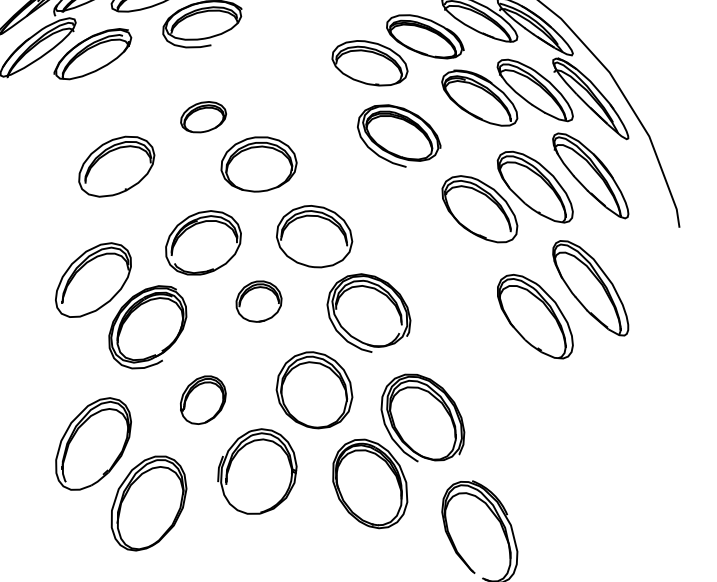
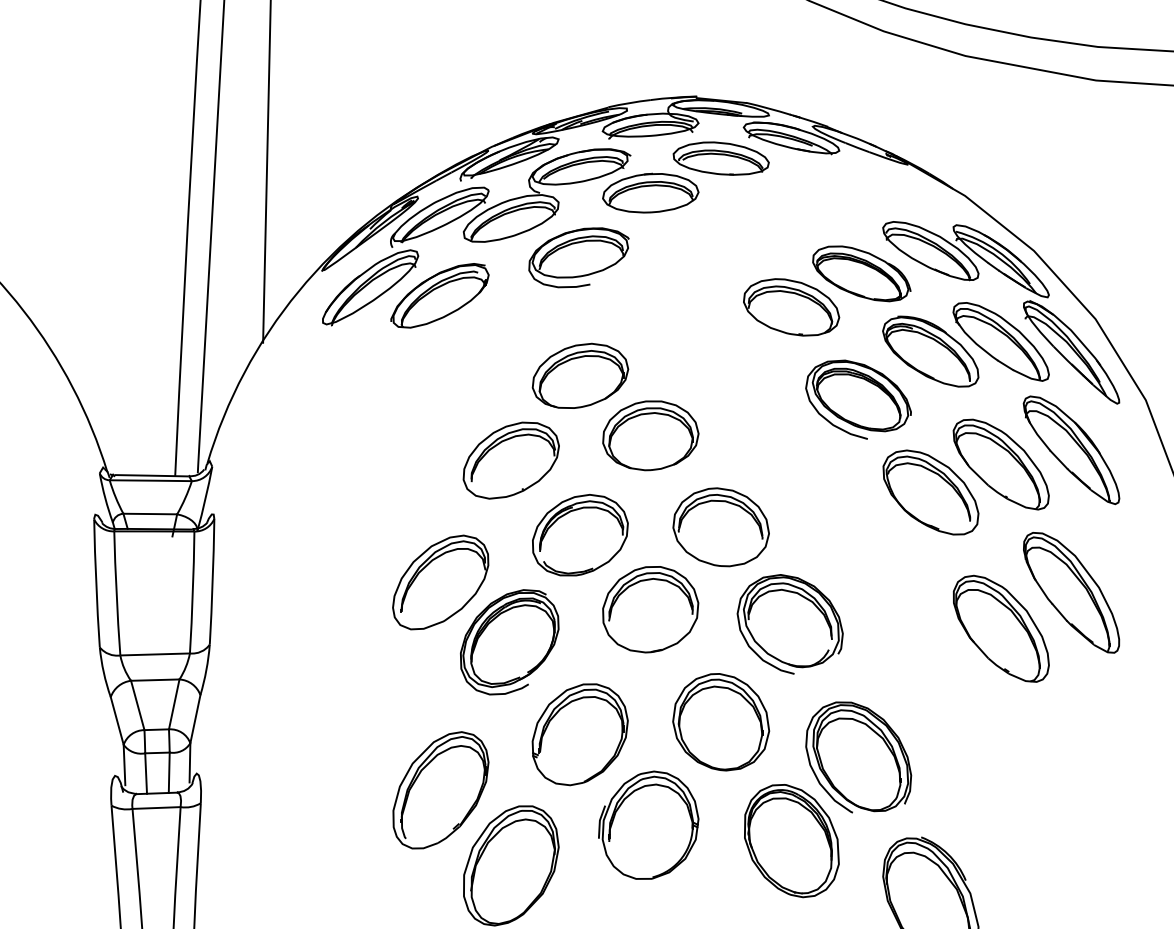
part: (203, 116) -> (580, 375), size x1.67
part: (399, 135) -> (858, 399), moved
part: (116, 166) -> (510, 460), moved
part: (258, 301) -> (650, 609), size x1.67
part: (202, 399) -> (579, 734), size x1.67

